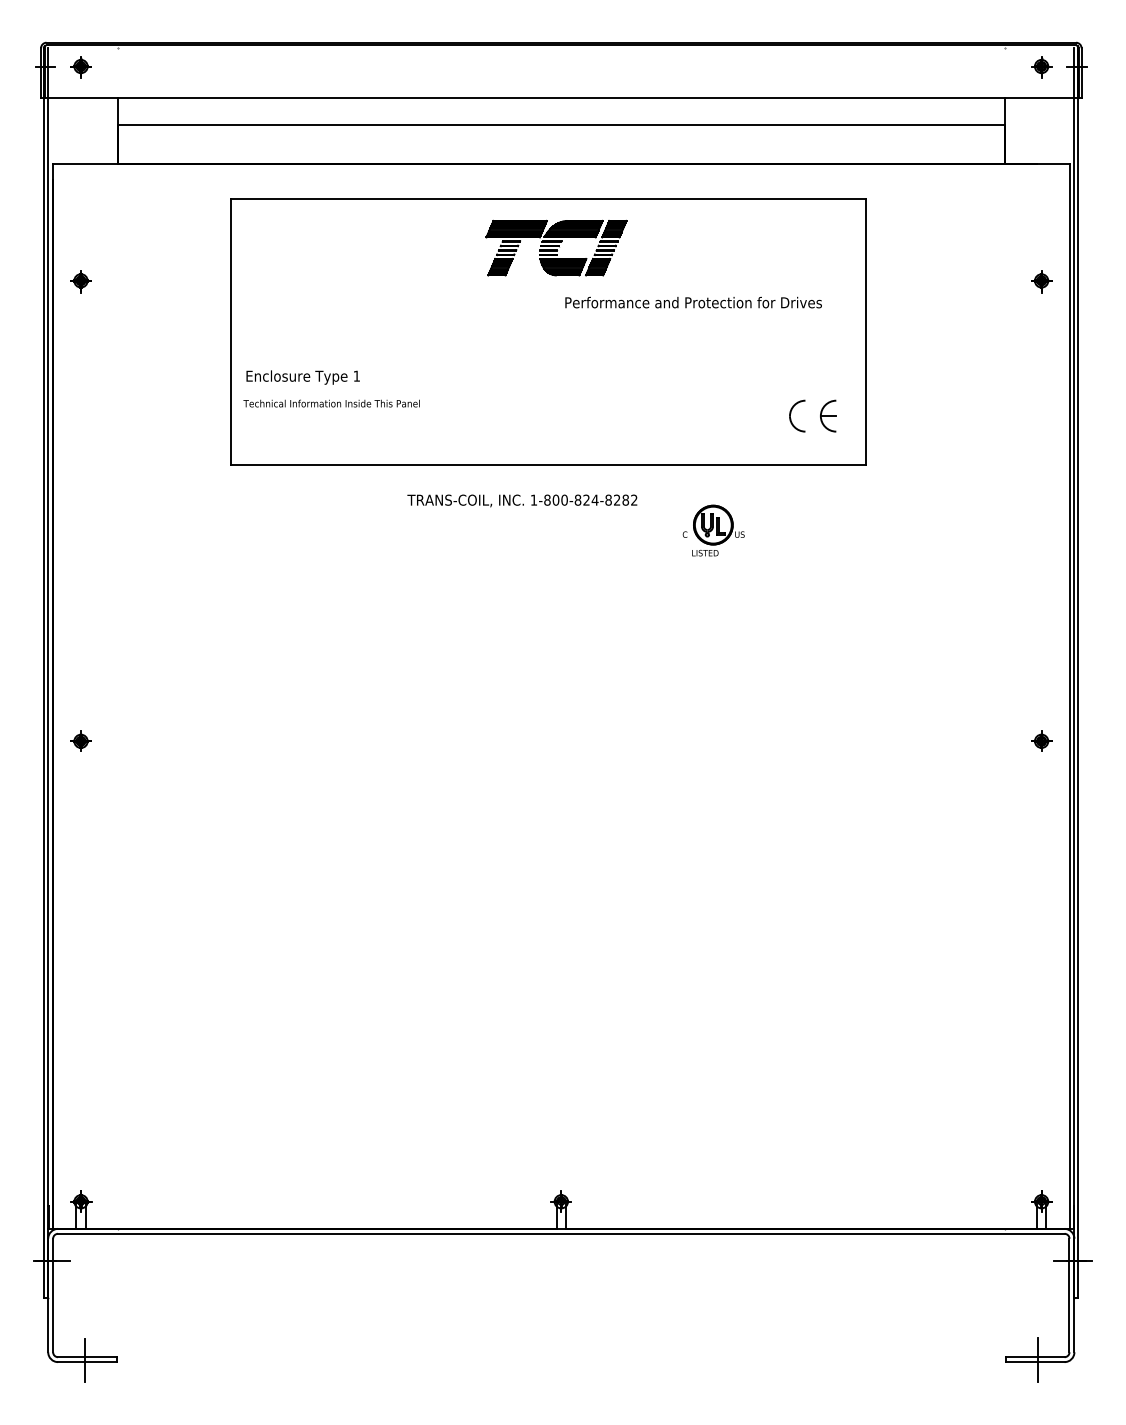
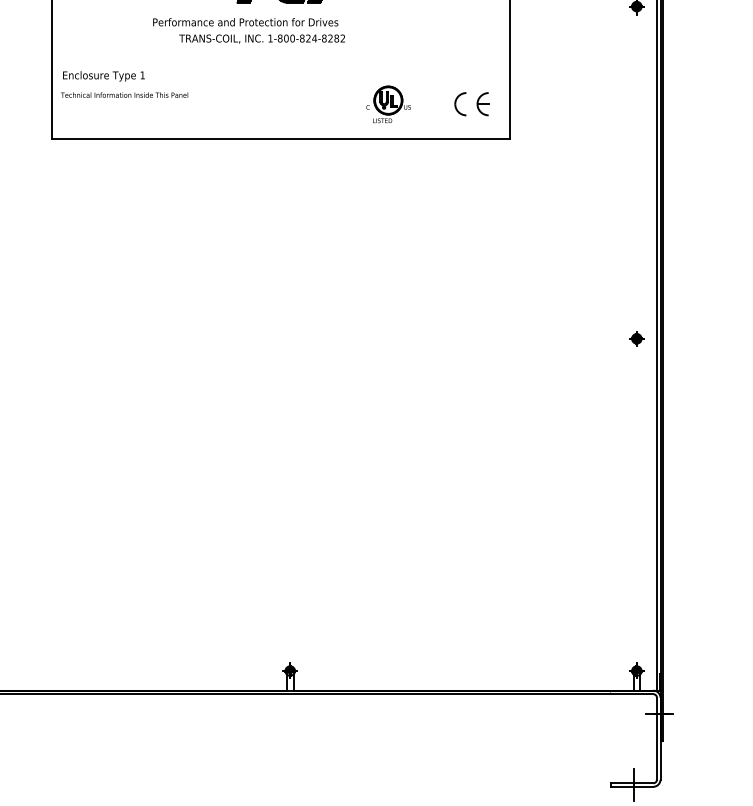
text: (693, 302) -> (245, 22), moved
text: (522, 500) -> (262, 38), moved
part: (713, 530) -> (388, 104), moved

